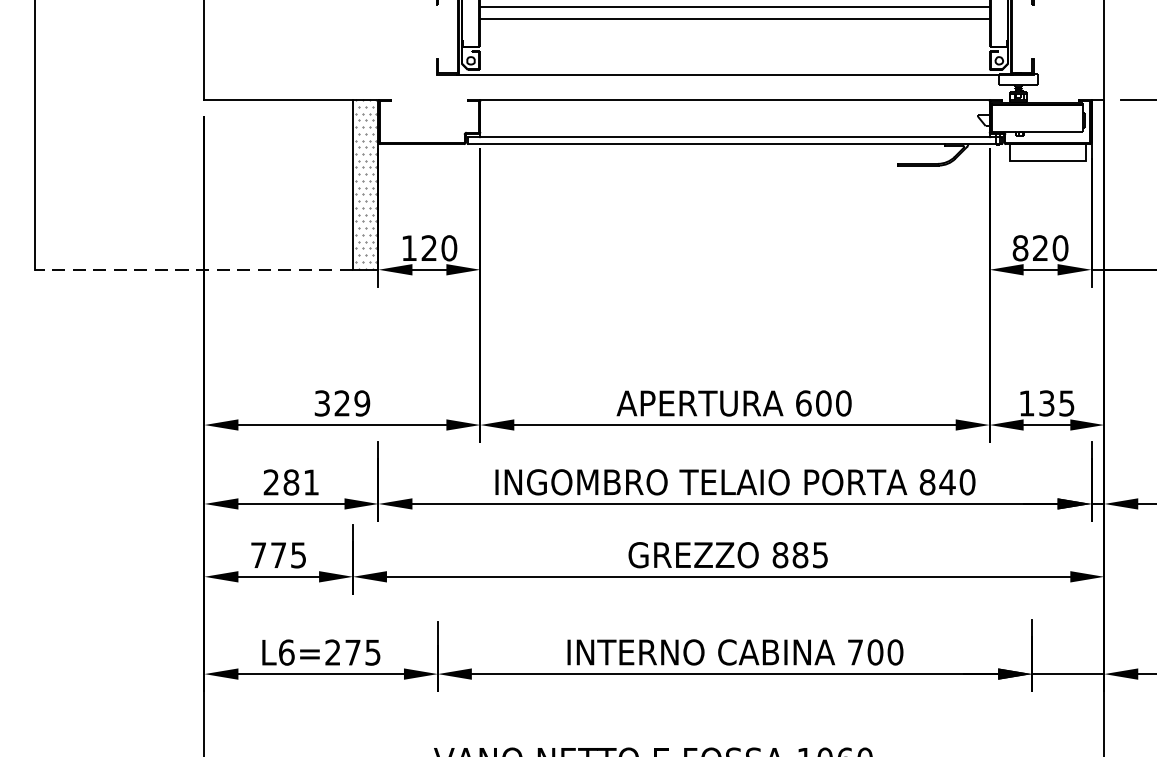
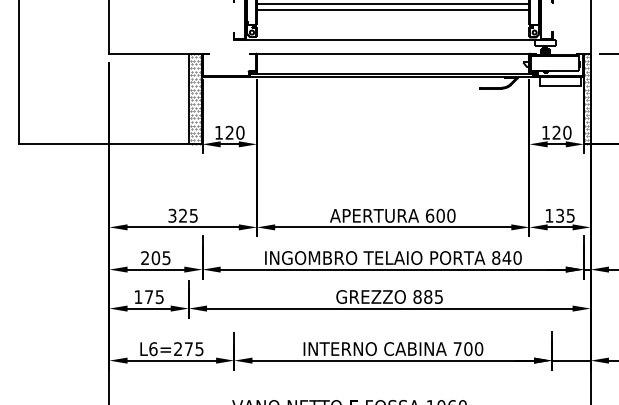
hatch: (1098, 184) -> (587, 98), added
text: (1019, 247) -> (545, 132), 820 -> 120
line: (193, 270) -> (103, 144), dashed -> solid
text: (361, 402) -> (193, 215), 329 -> 325
text: (299, 483) -> (160, 258), 281 -> 205
text: (258, 554) -> (138, 296), 775 -> 175

